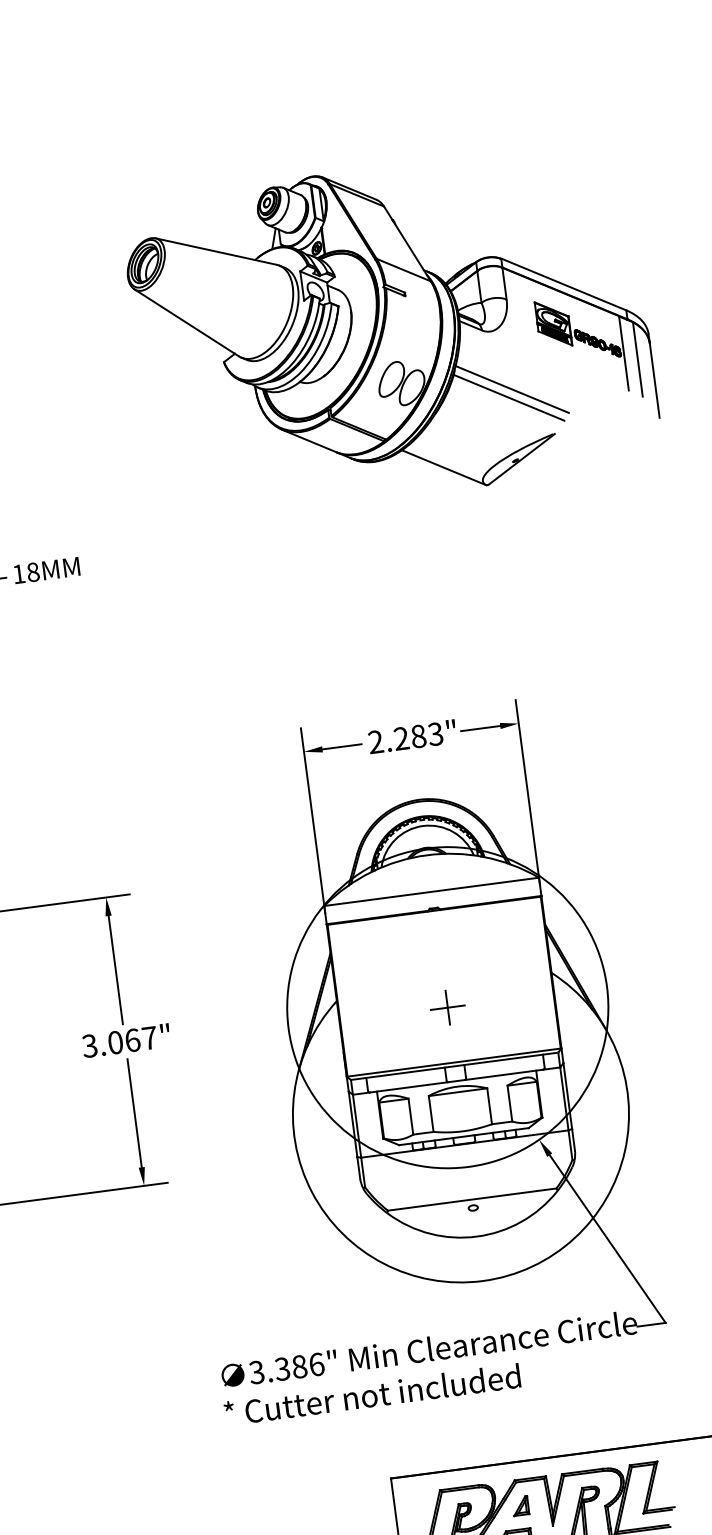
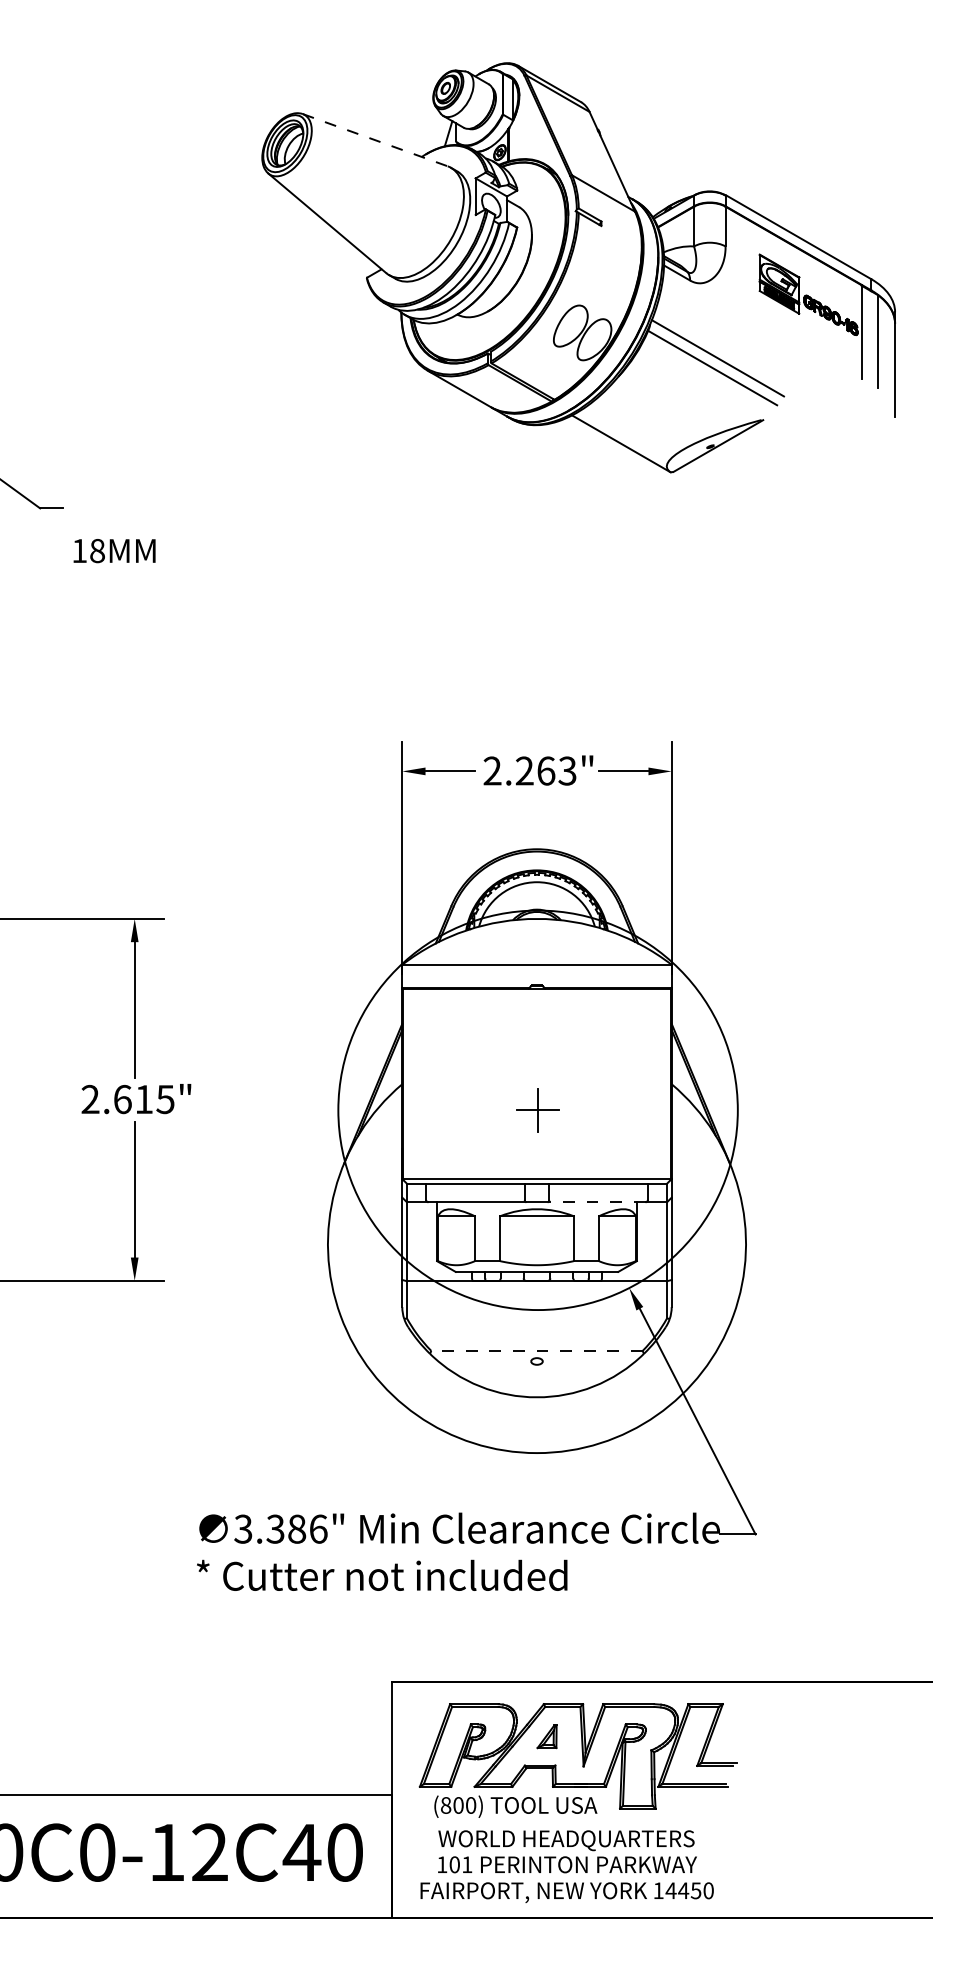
line: (216, 251) -> (375, 140), solid -> dashed
text: (46, 570) -> (114, 551), moved
text: (418, 735) -> (546, 770), 2.283" -> 2.263"
text: (119, 1042) -> (127, 1099), 3.067" -> 2.615"
line: (504, 1075) -> (596, 1202), solid -> dashed
line: (472, 1199) -> (537, 1350), solid -> dashed

